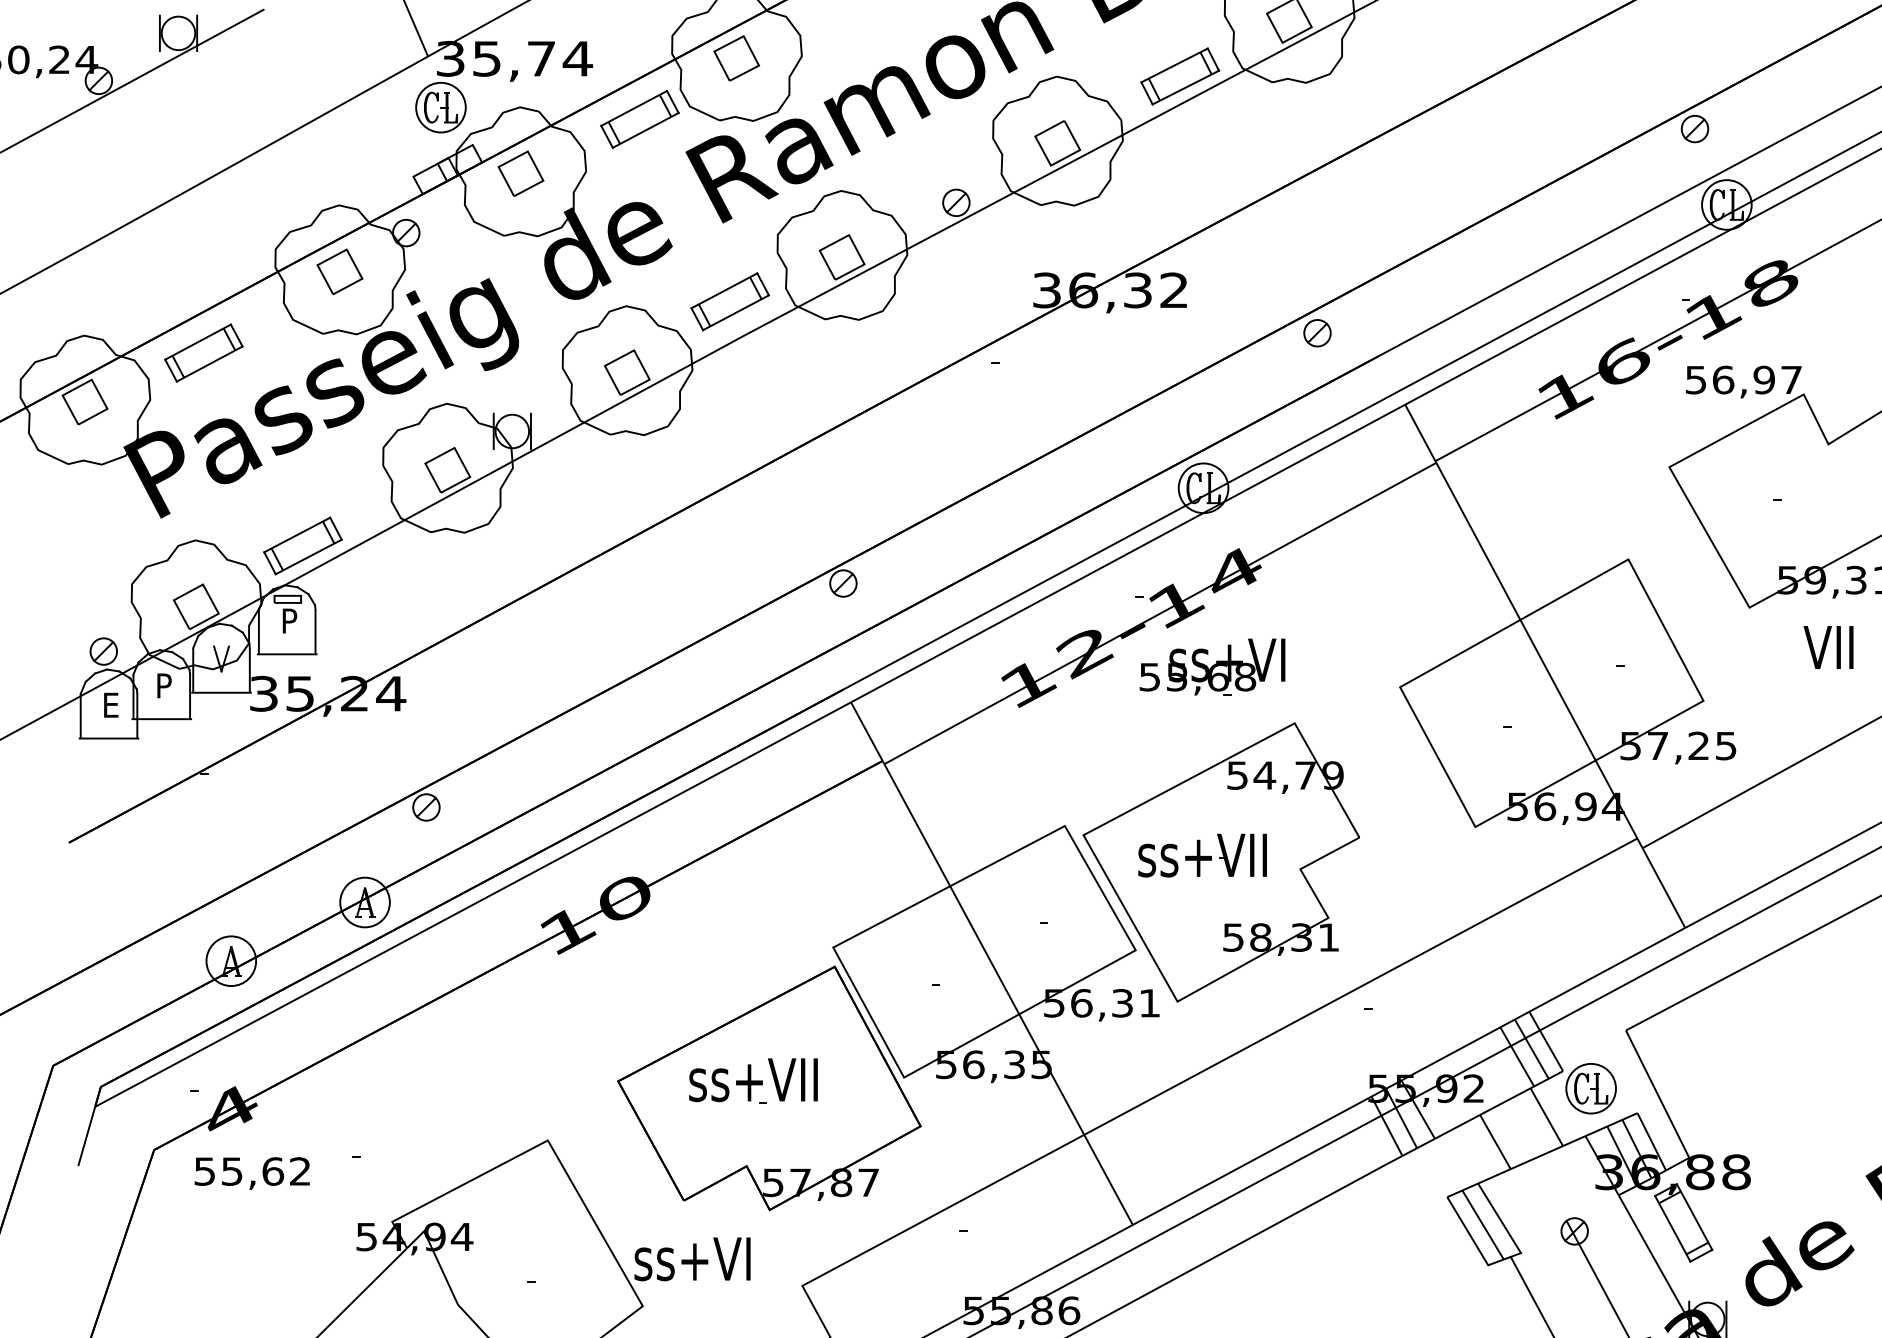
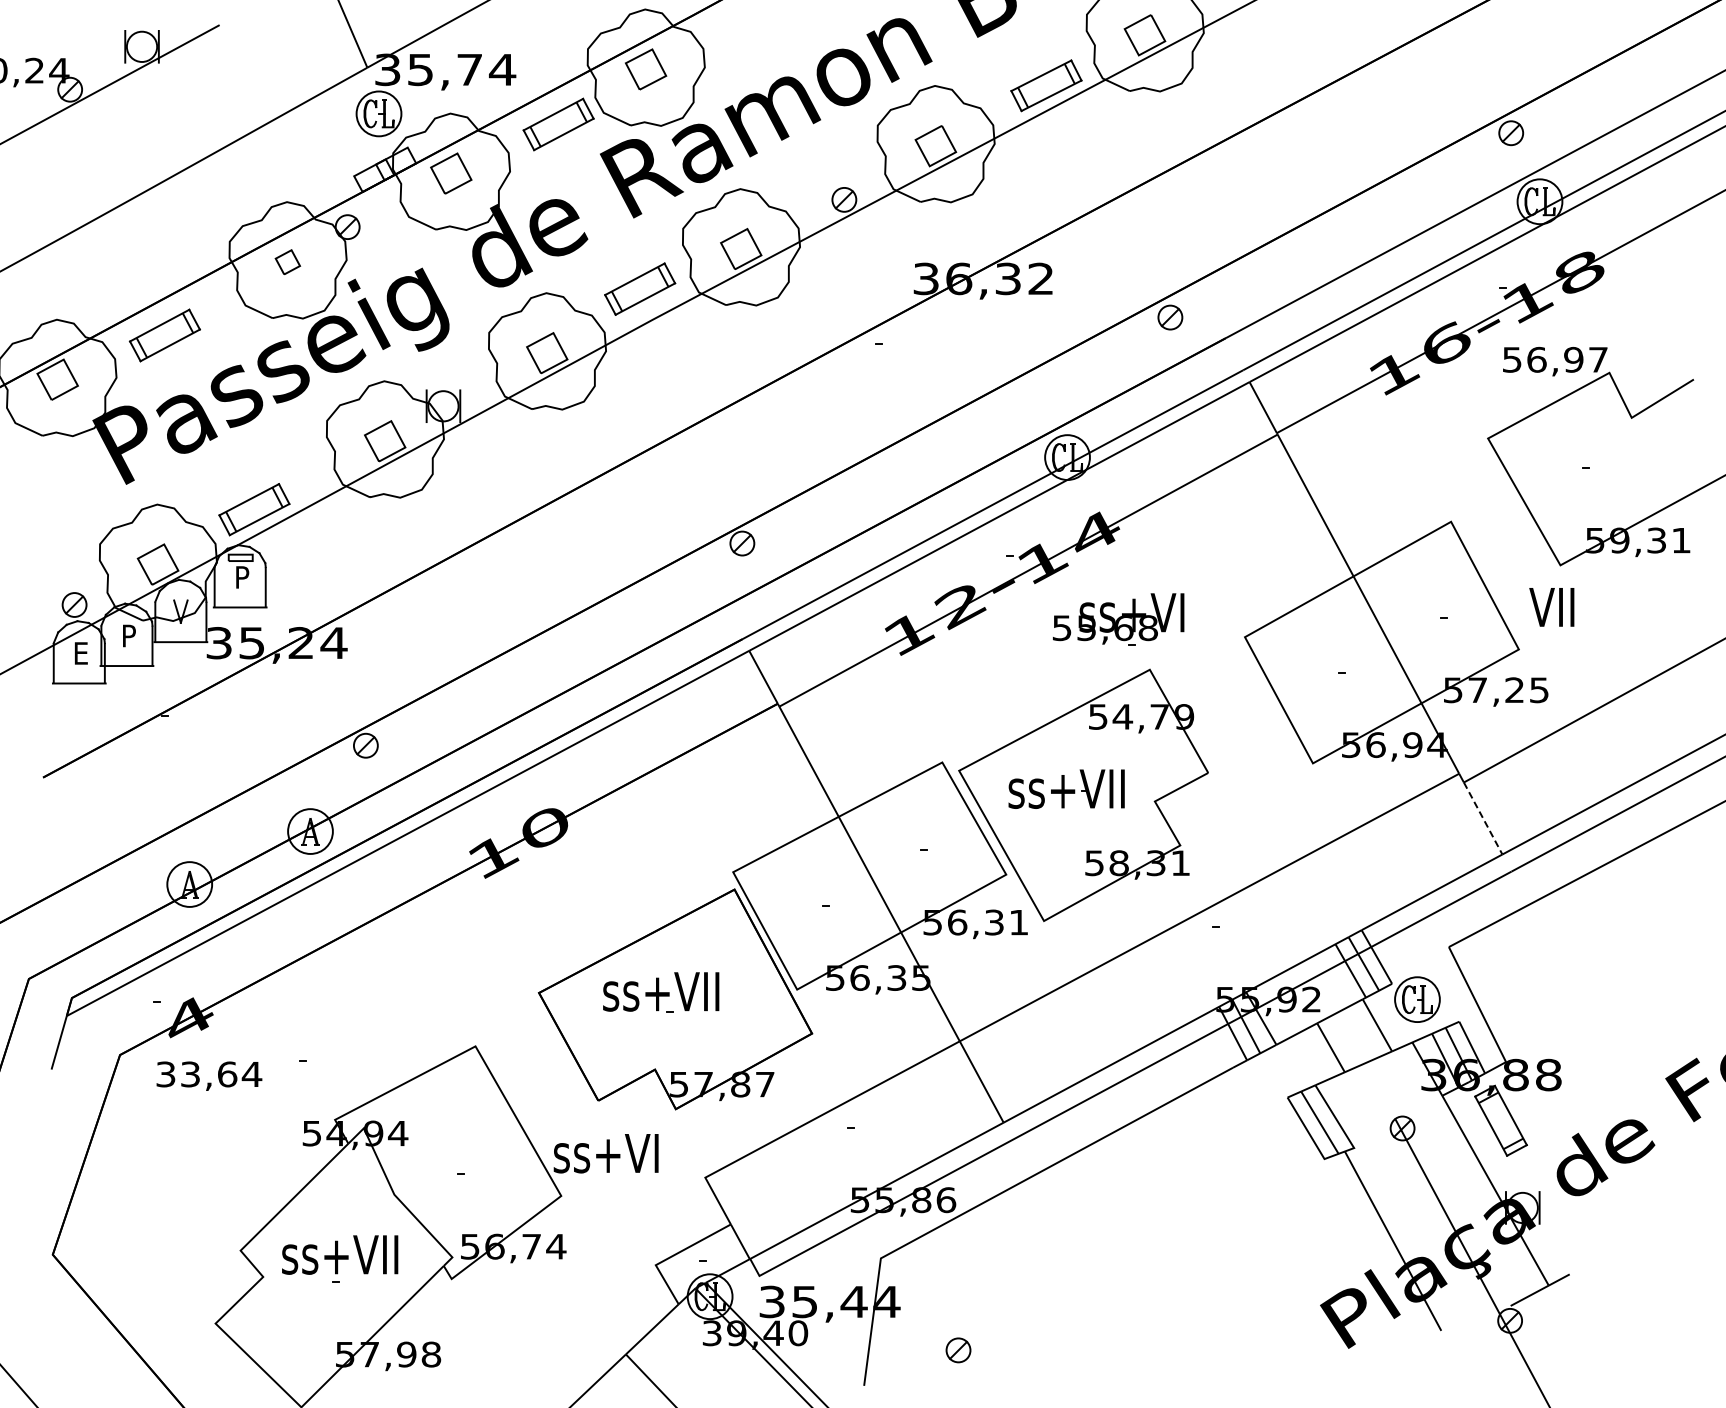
part: (339, 272) -> (287, 262), size x0.6
text: (1828, 647) -> (1551, 607), moved
part: (1212, 667) -> (1118, 619), moved
line: (1664, 888) -> (1483, 818), solid -> dashed
text: (253, 1170) -> (209, 1073), 55,62 -> 33,64

